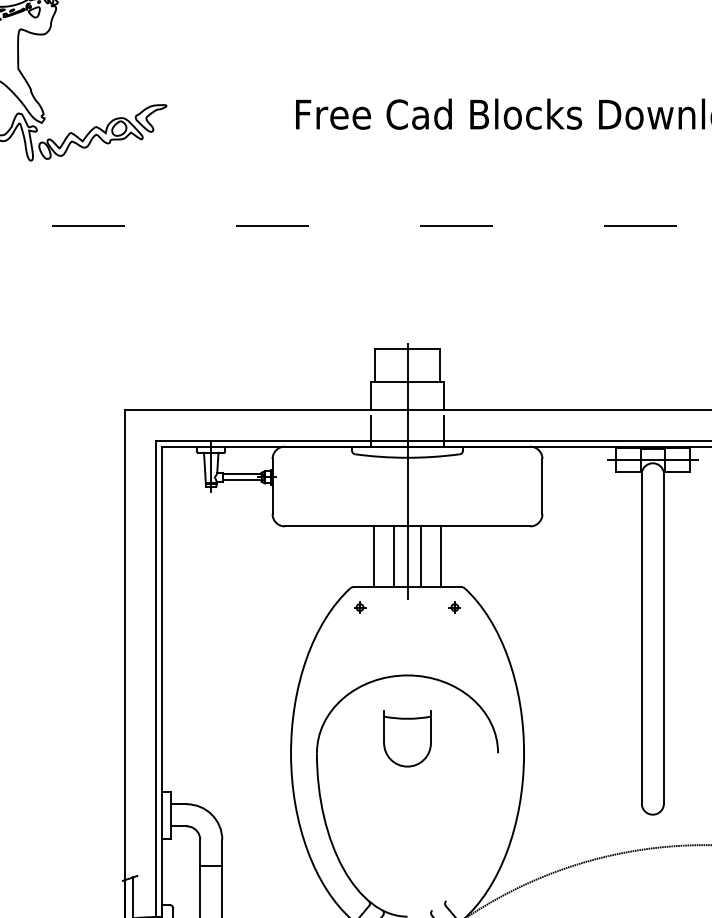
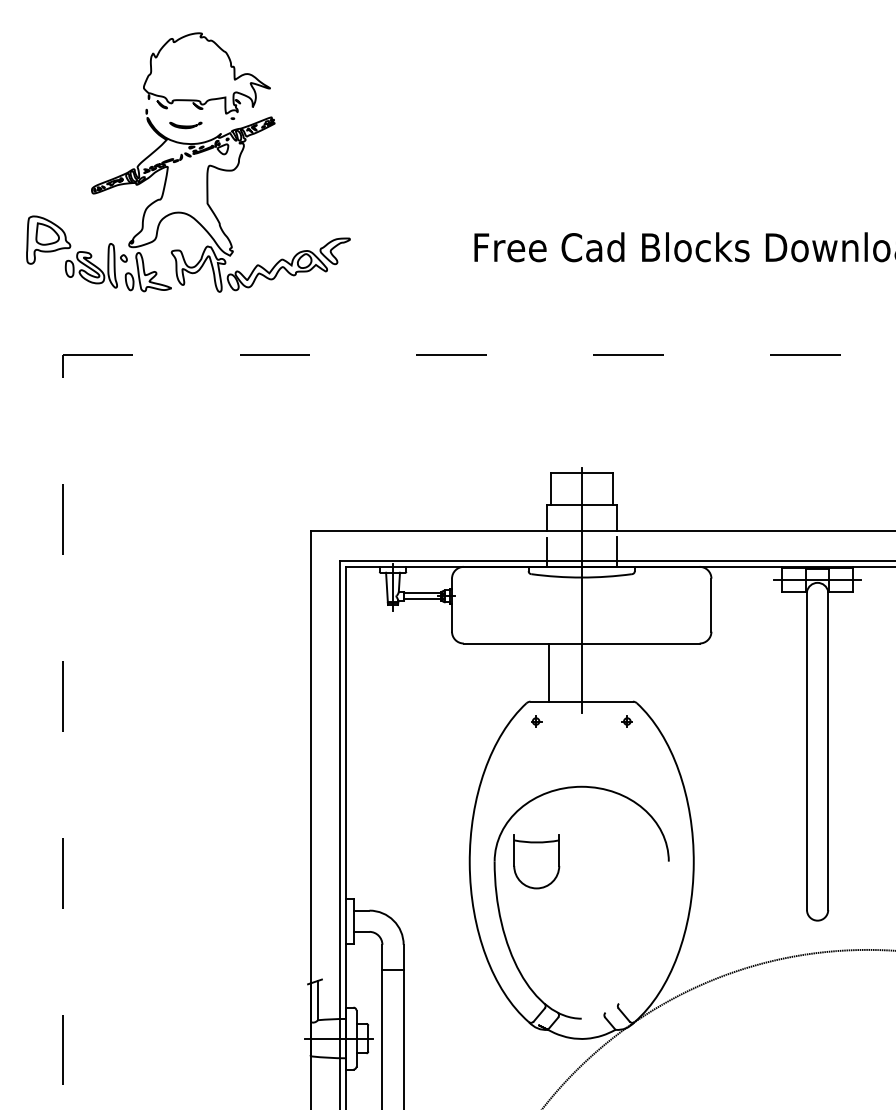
line: (393, 556) -> (568, 672), removed
line: (420, 556) -> (594, 672), removed
line: (441, 556) -> (614, 672), removed
part: (407, 738) -> (536, 861), moved

